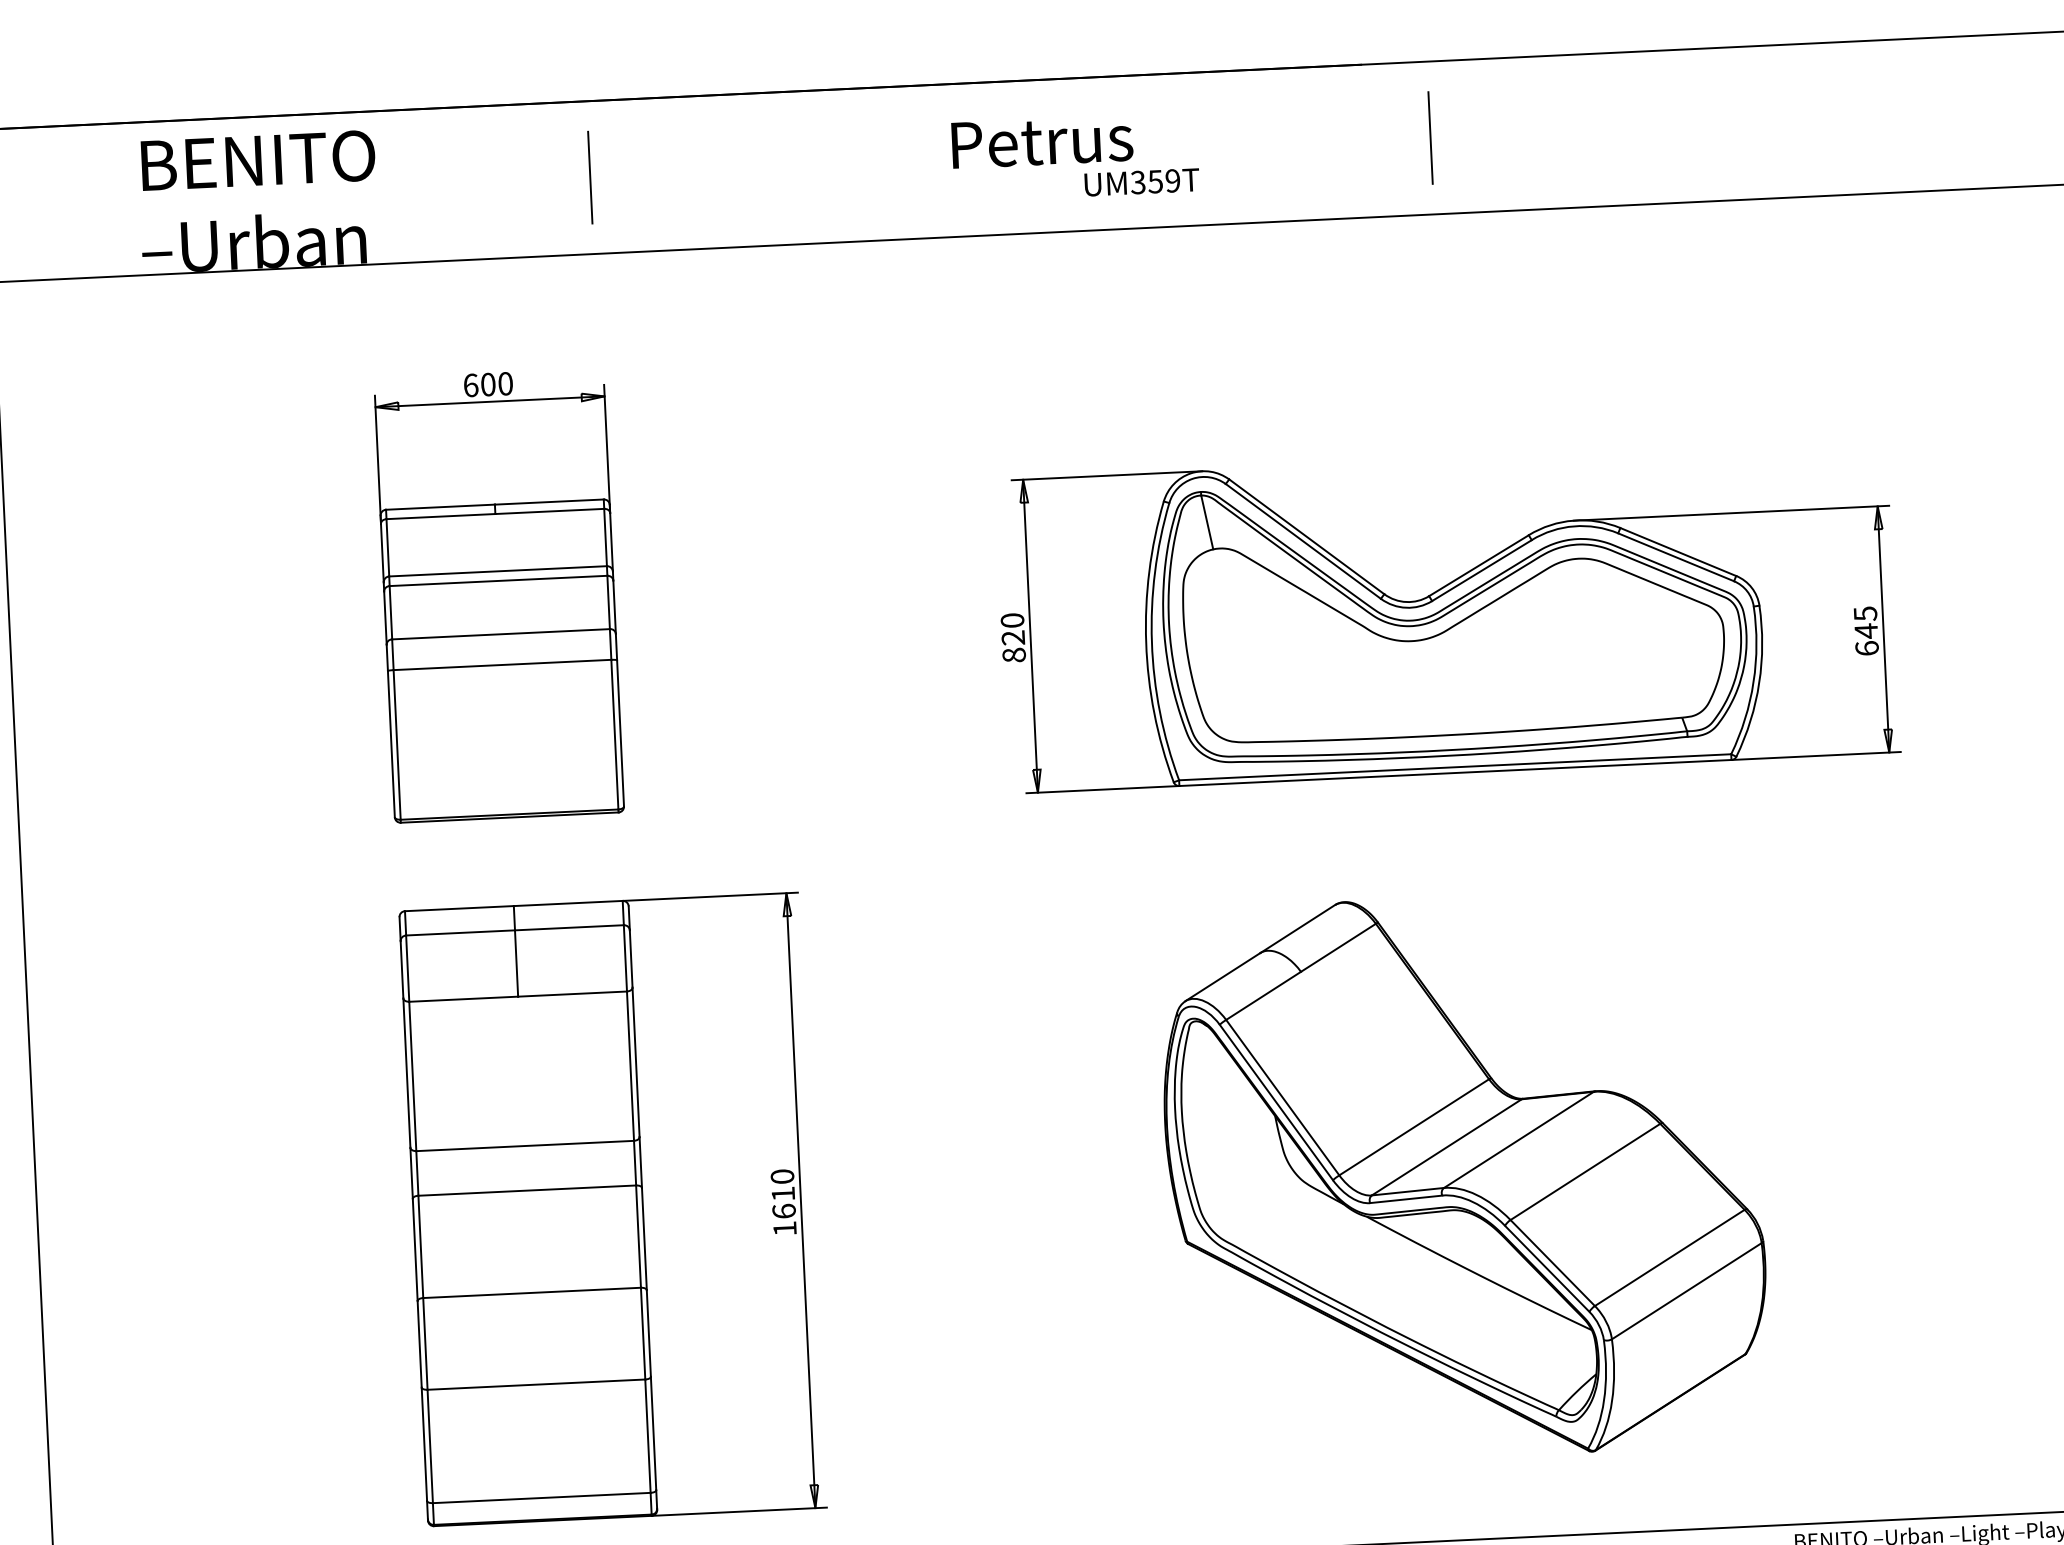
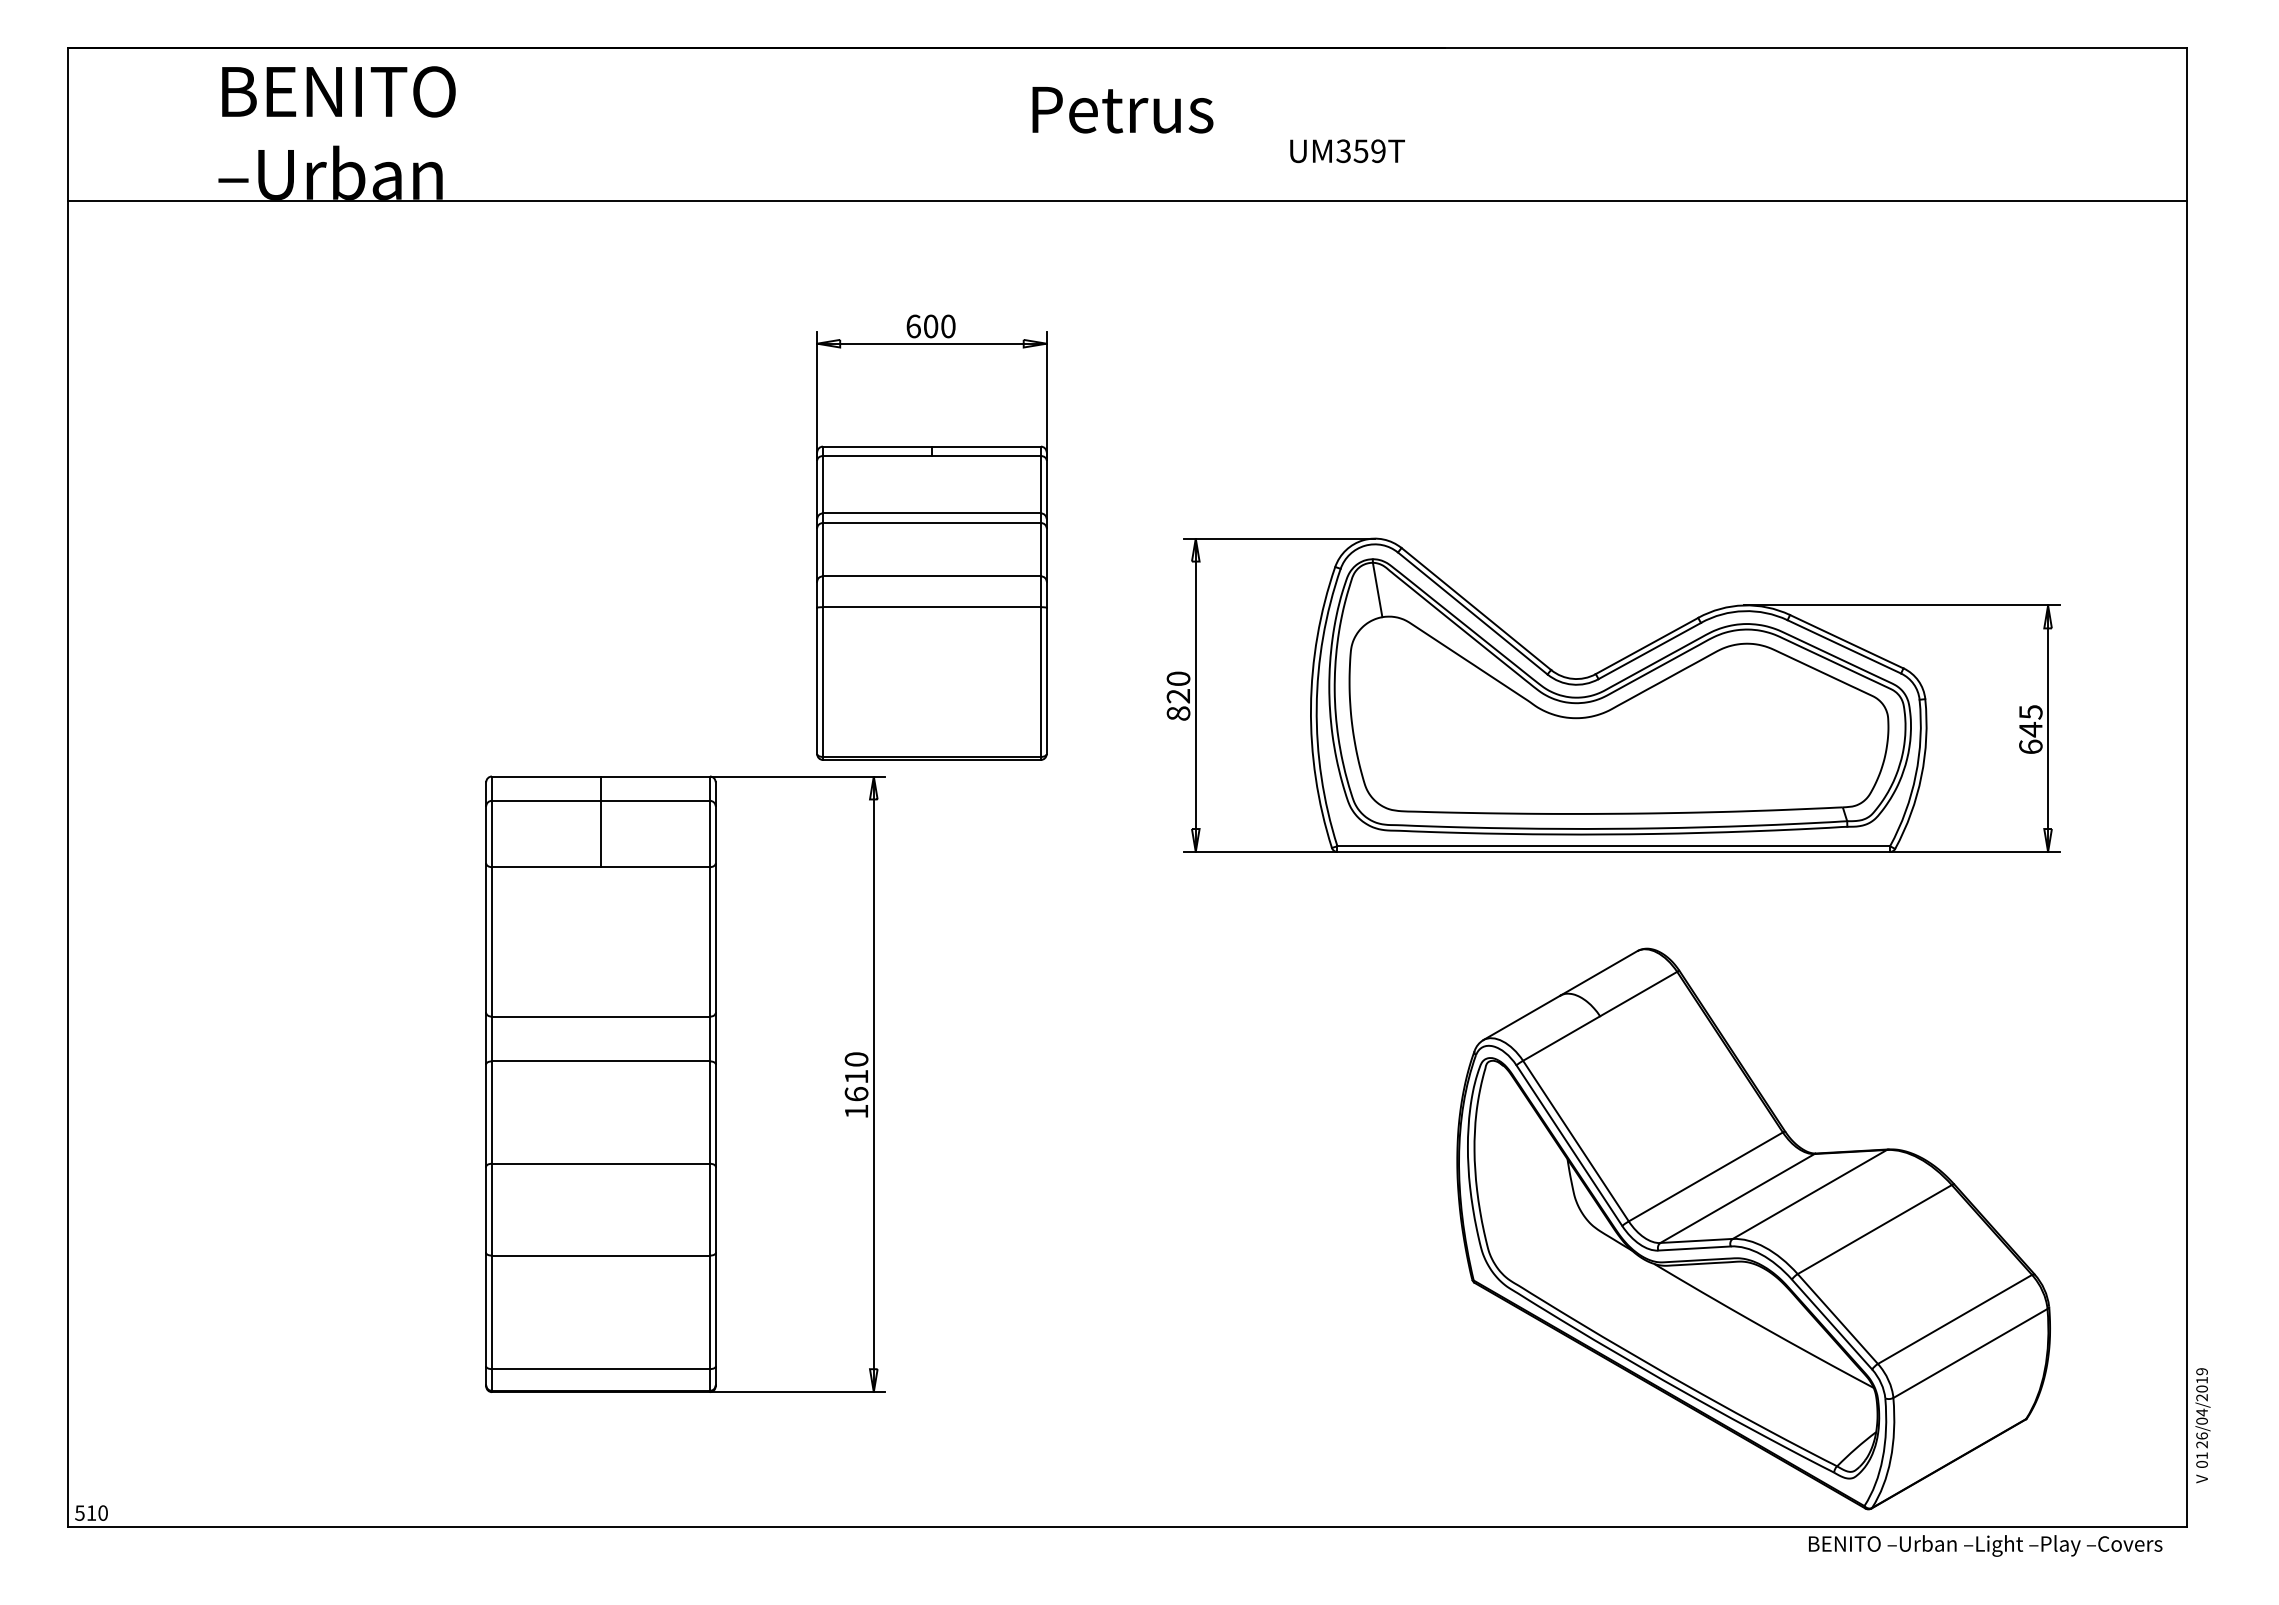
line: (1430, 138) -> (1510, 124), removed
line: (590, 177) -> (669, 124), removed
text: (1142, 182) -> (1347, 151), moved
part: (498, 595) -> (931, 537), moved
part: (1447, 615) -> (1613, 694), moved
part: (1464, 1176) -> (1753, 1228), moved
part: (612, 1208) -> (685, 1083), moved

